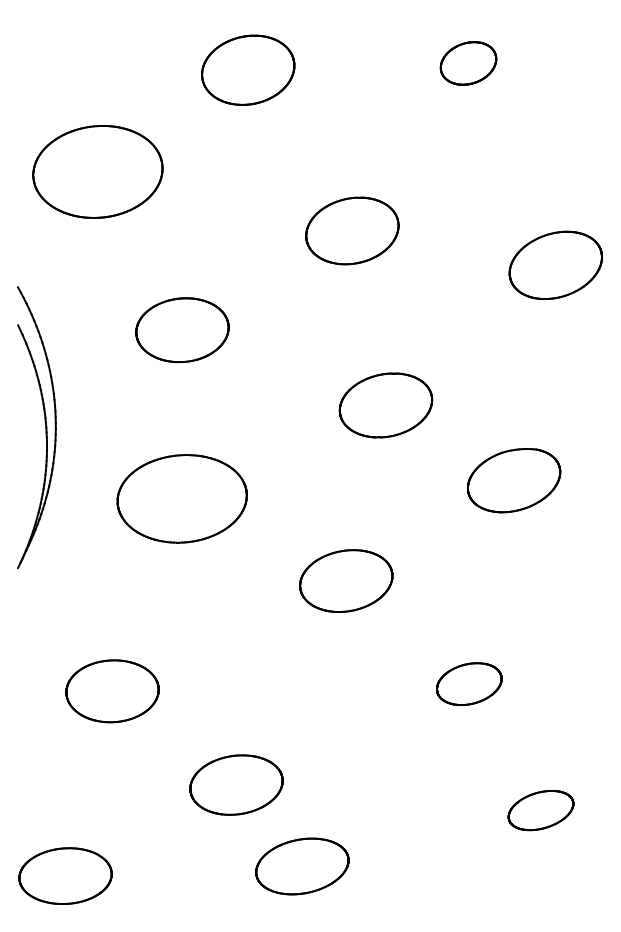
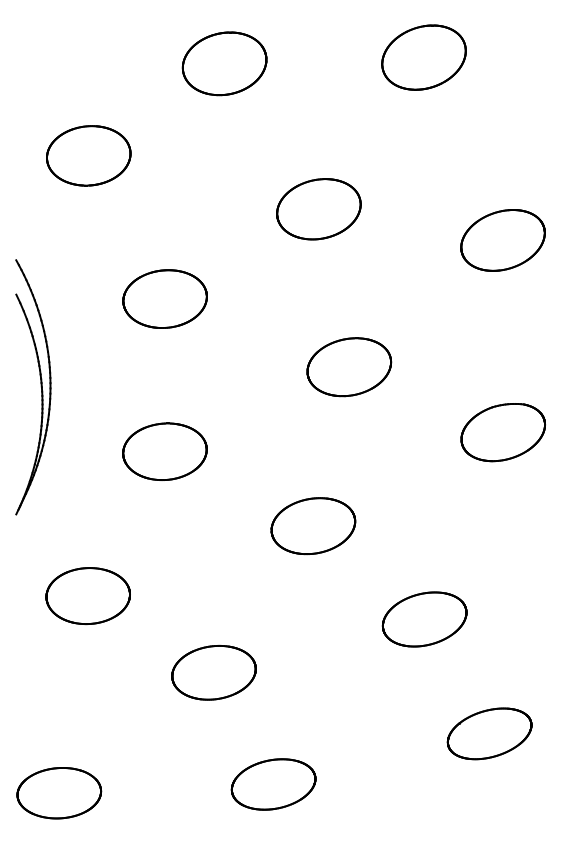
part: (468, 63) -> (424, 57), size x1.67
part: (98, 171) -> (89, 155), size x0.71
part: (514, 480) -> (503, 432), moved
part: (182, 498) -> (165, 451), size x0.71
part: (469, 683) -> (424, 618), size x1.43
part: (112, 691) -> (88, 596), moved
part: (236, 784) -> (214, 672), moved
part: (540, 810) -> (489, 733), size x1.43

